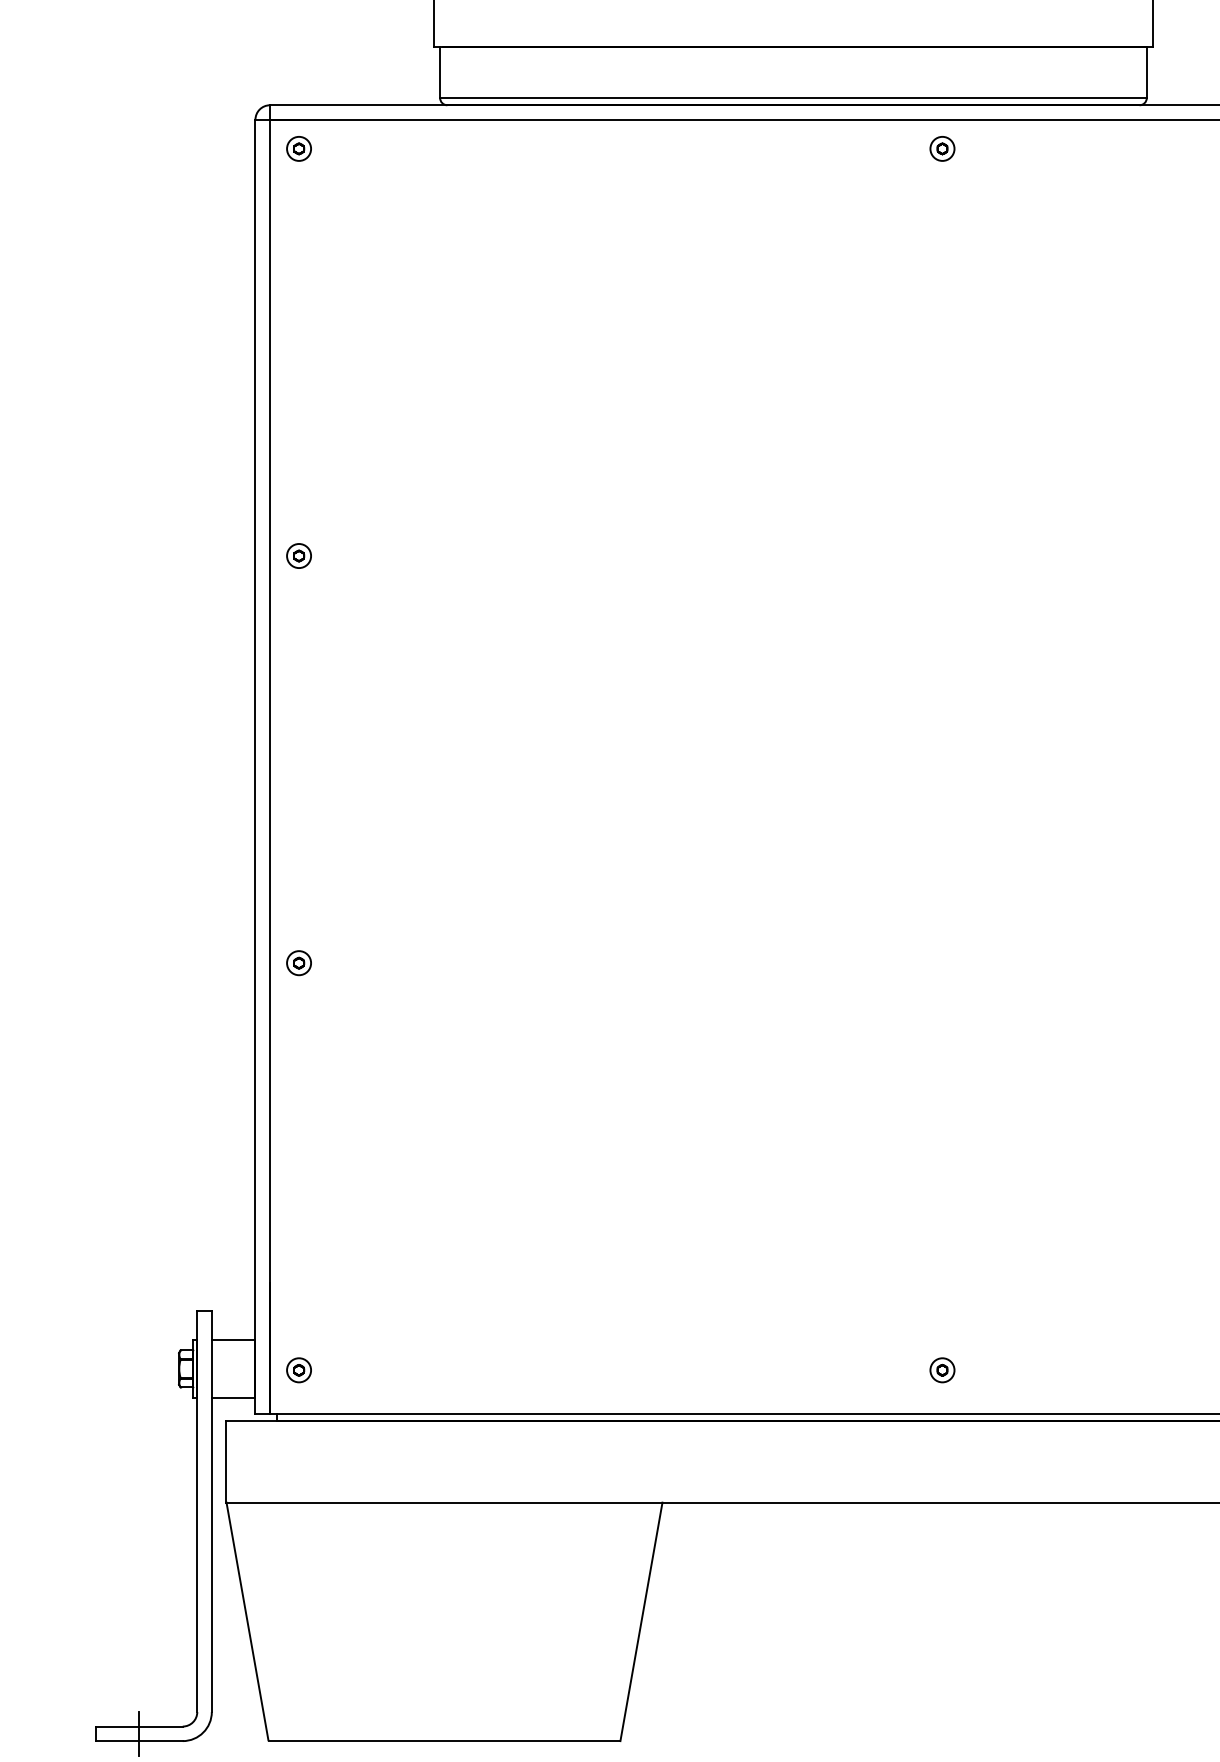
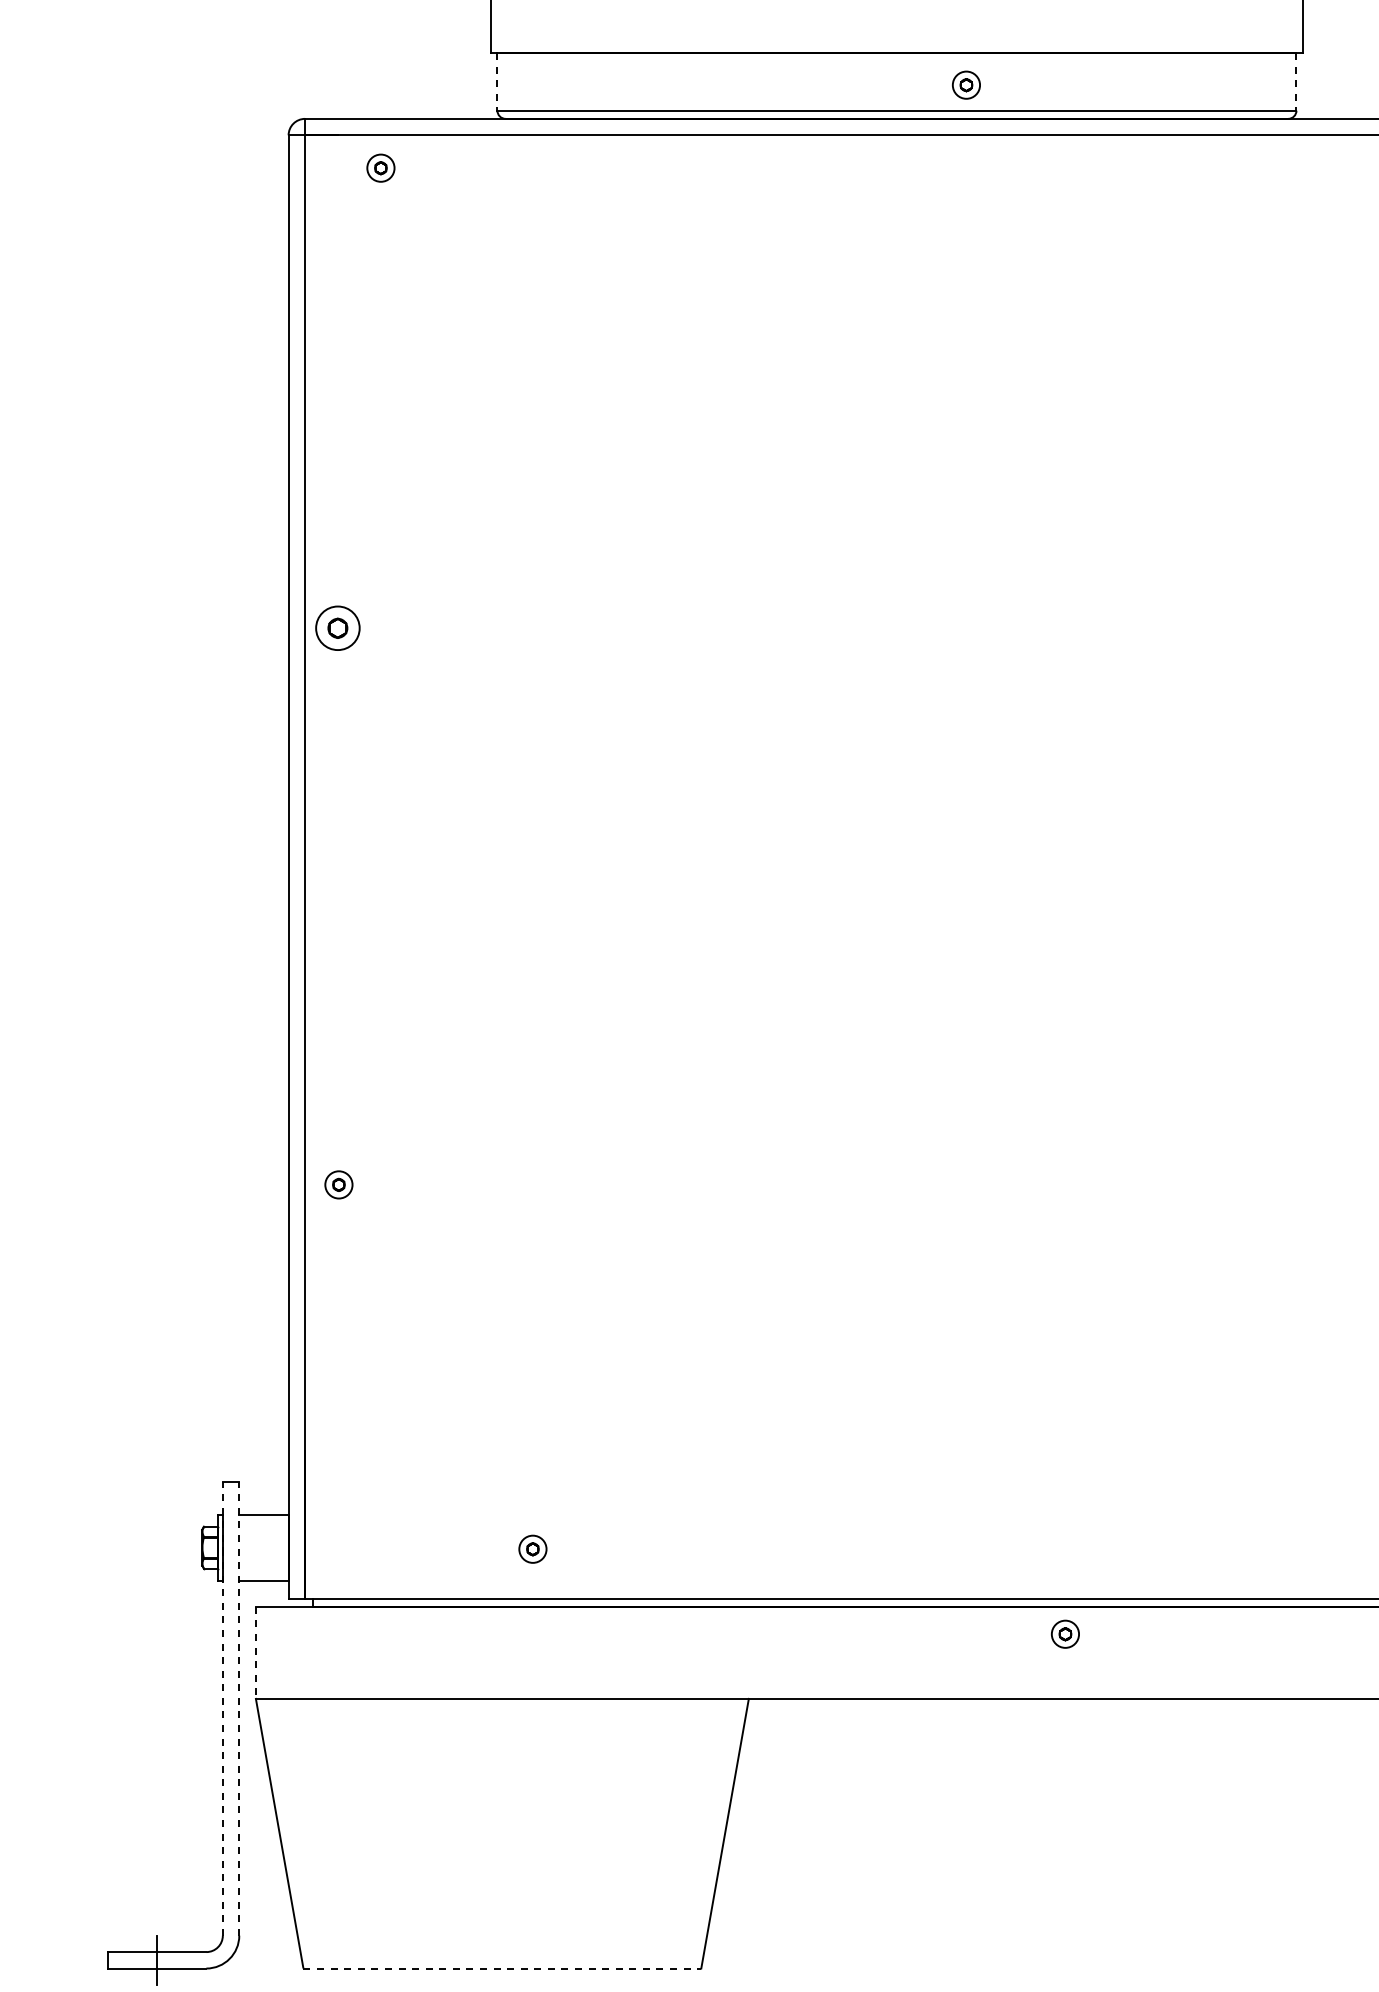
line: (440, 72) -> (497, 81), solid -> dashed
line: (1146, 72) -> (1296, 81), solid -> dashed
part: (298, 148) -> (380, 167), moved
part: (942, 148) -> (966, 84), moved
part: (298, 555) -> (337, 628), size x1.6
part: (298, 962) -> (338, 1184), moved
part: (298, 1369) -> (532, 1548), moved
part: (942, 1369) -> (1065, 1633), moved
line: (226, 1462) -> (255, 1653), solid -> dashed
line: (196, 1511) -> (222, 1708), solid -> dashed
line: (212, 1511) -> (239, 1708), solid -> dashed
line: (444, 1741) -> (502, 1968), solid -> dashed

